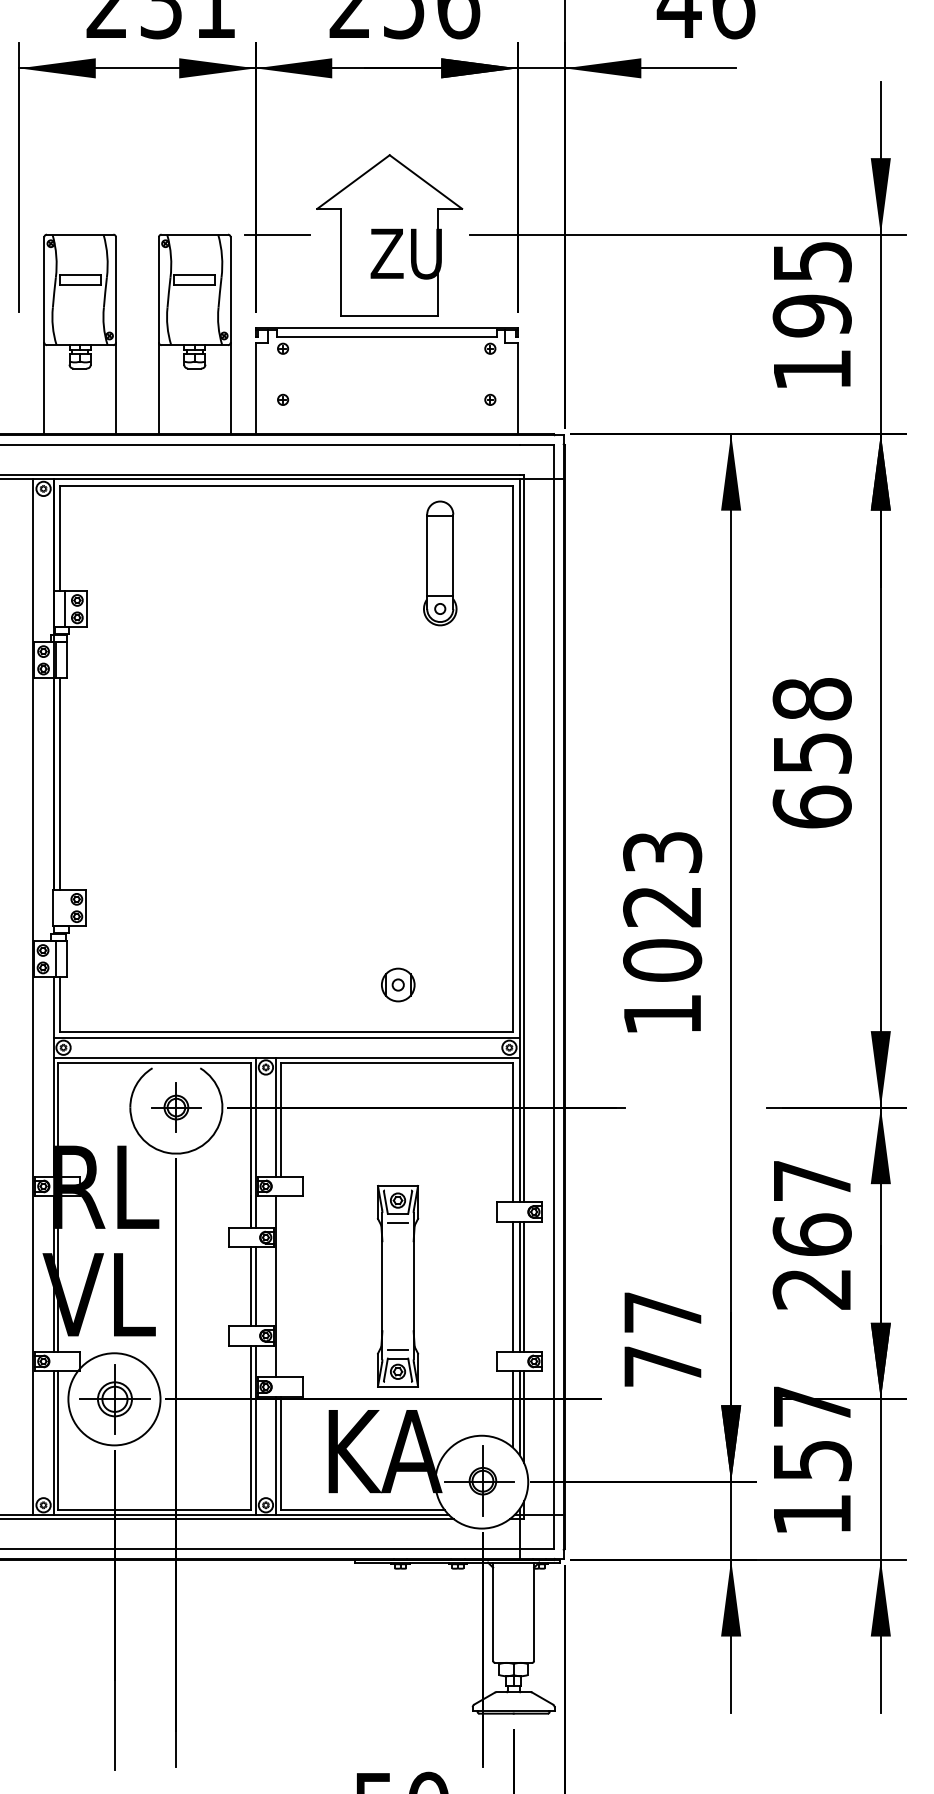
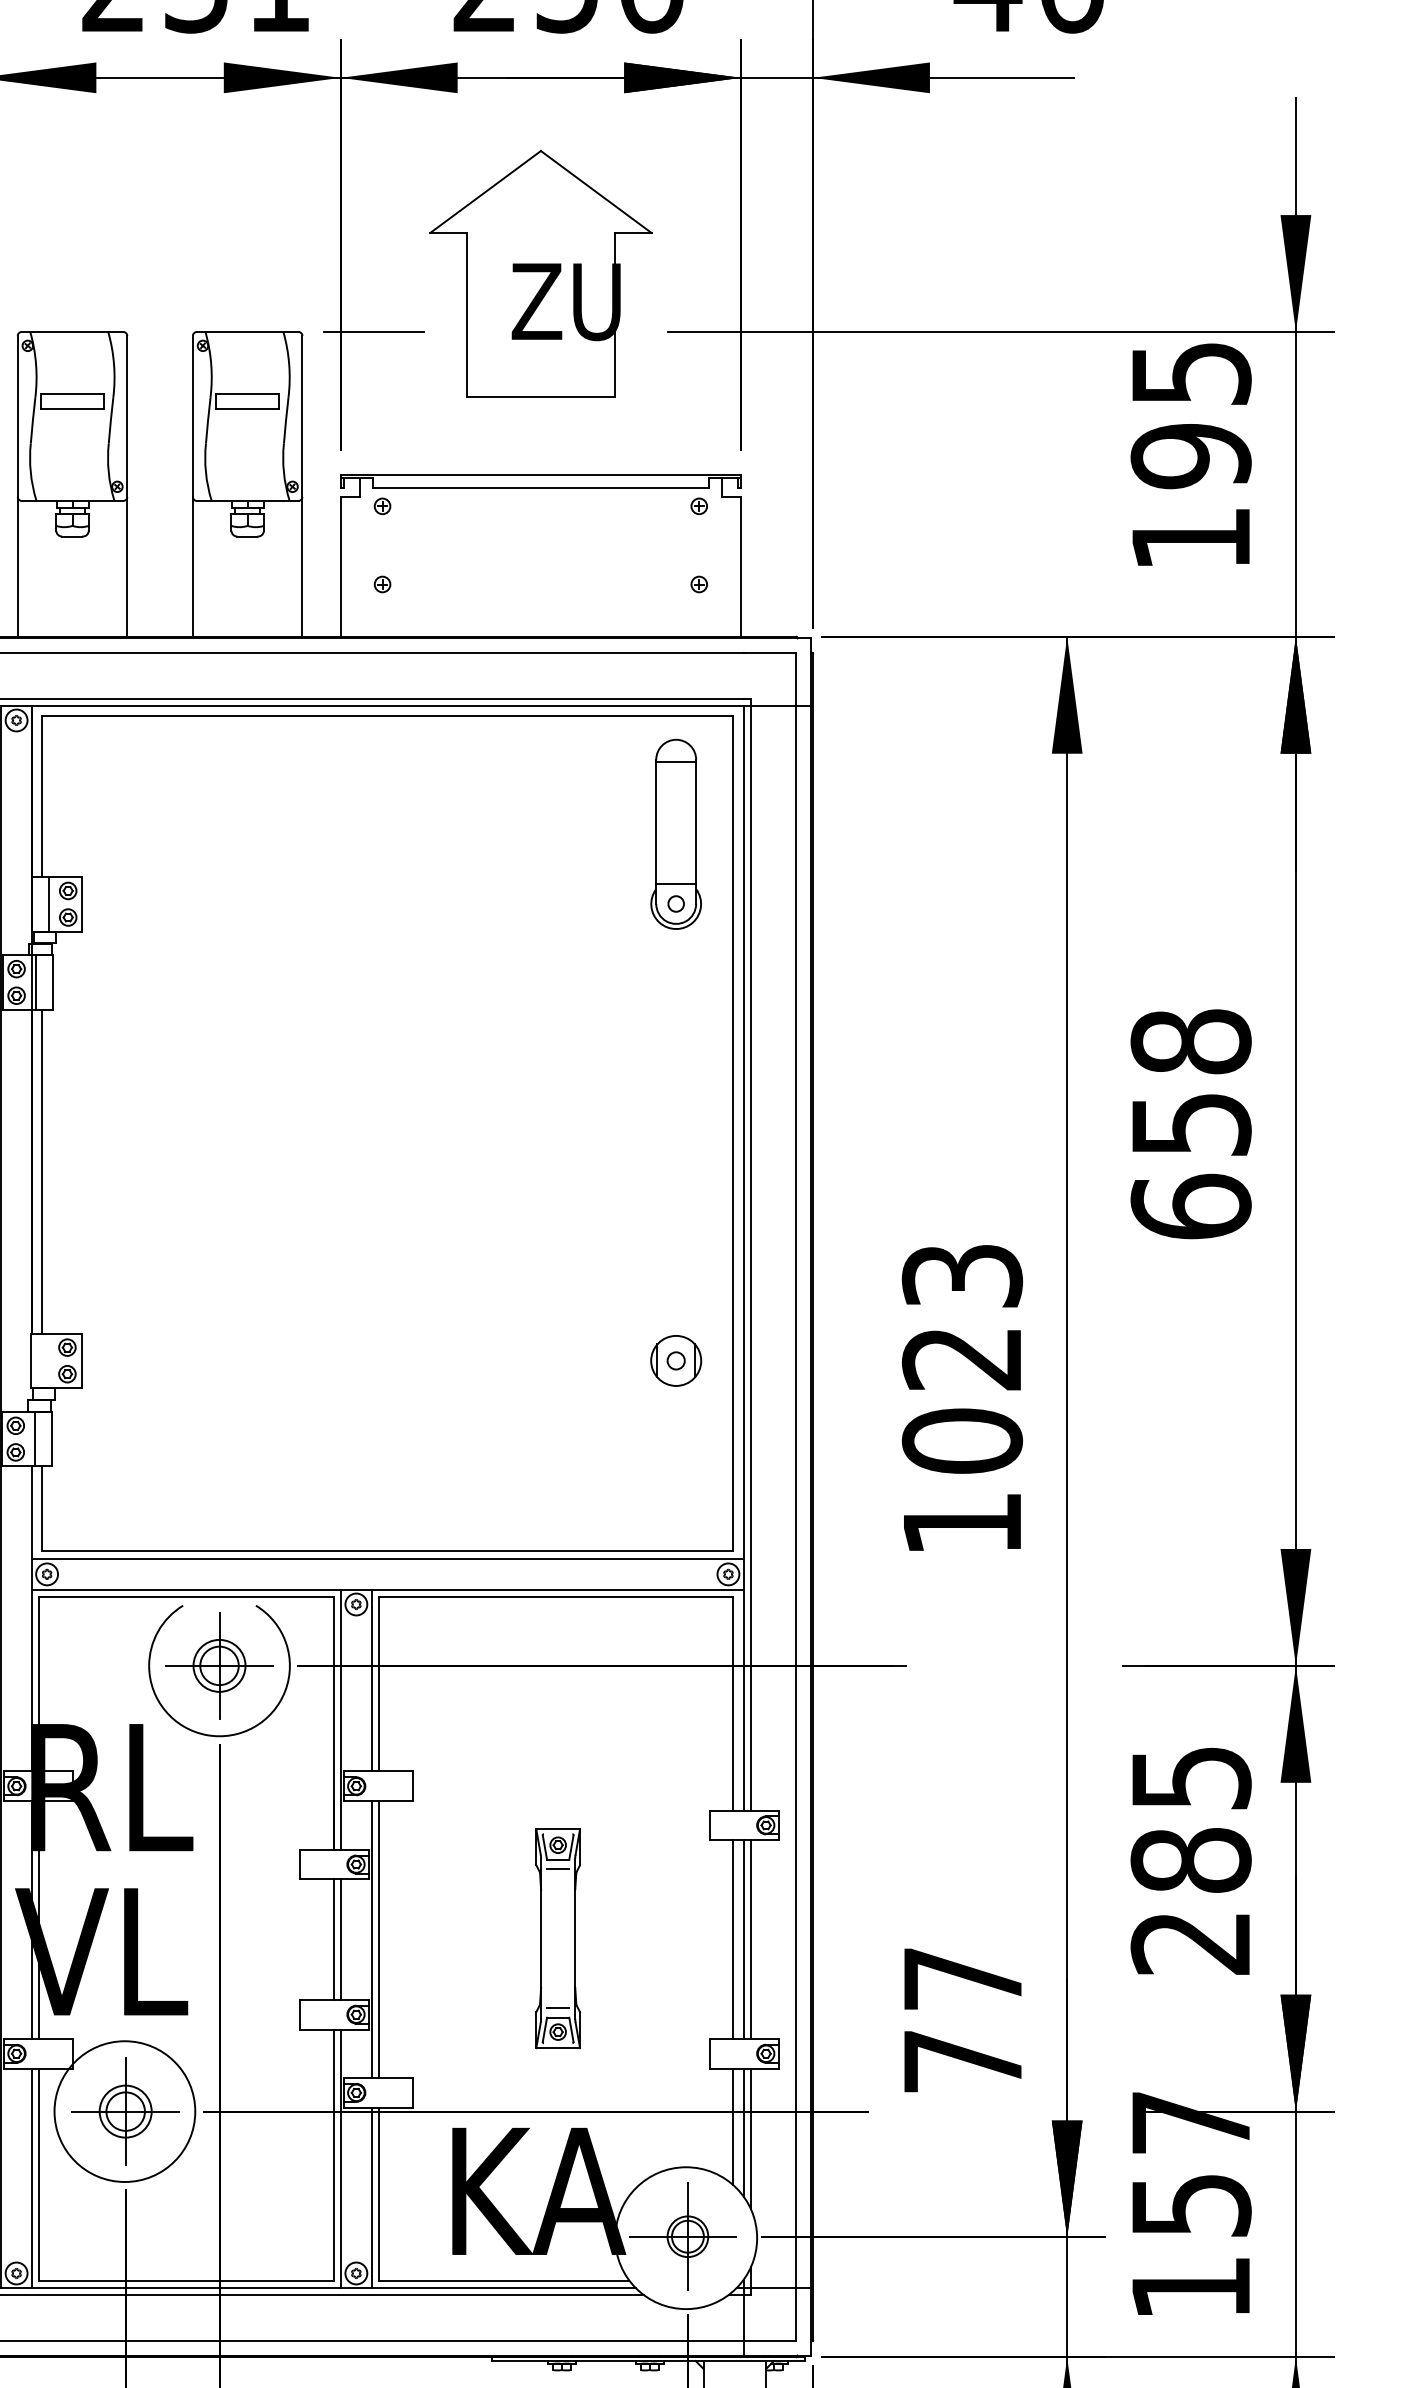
part: (389, 235) -> (540, 273), moved
part: (440, 563) -> (676, 834), moved
part: (398, 984) -> (676, 1360), moved
part: (176, 1107) -> (219, 1665), size x1.43
text: (811, 1208) -> (1189, 1820), 267 -> 285
part: (397, 1285) -> (557, 1937), size x0.71
line: (280, 1286) -> (378, 1939), added

